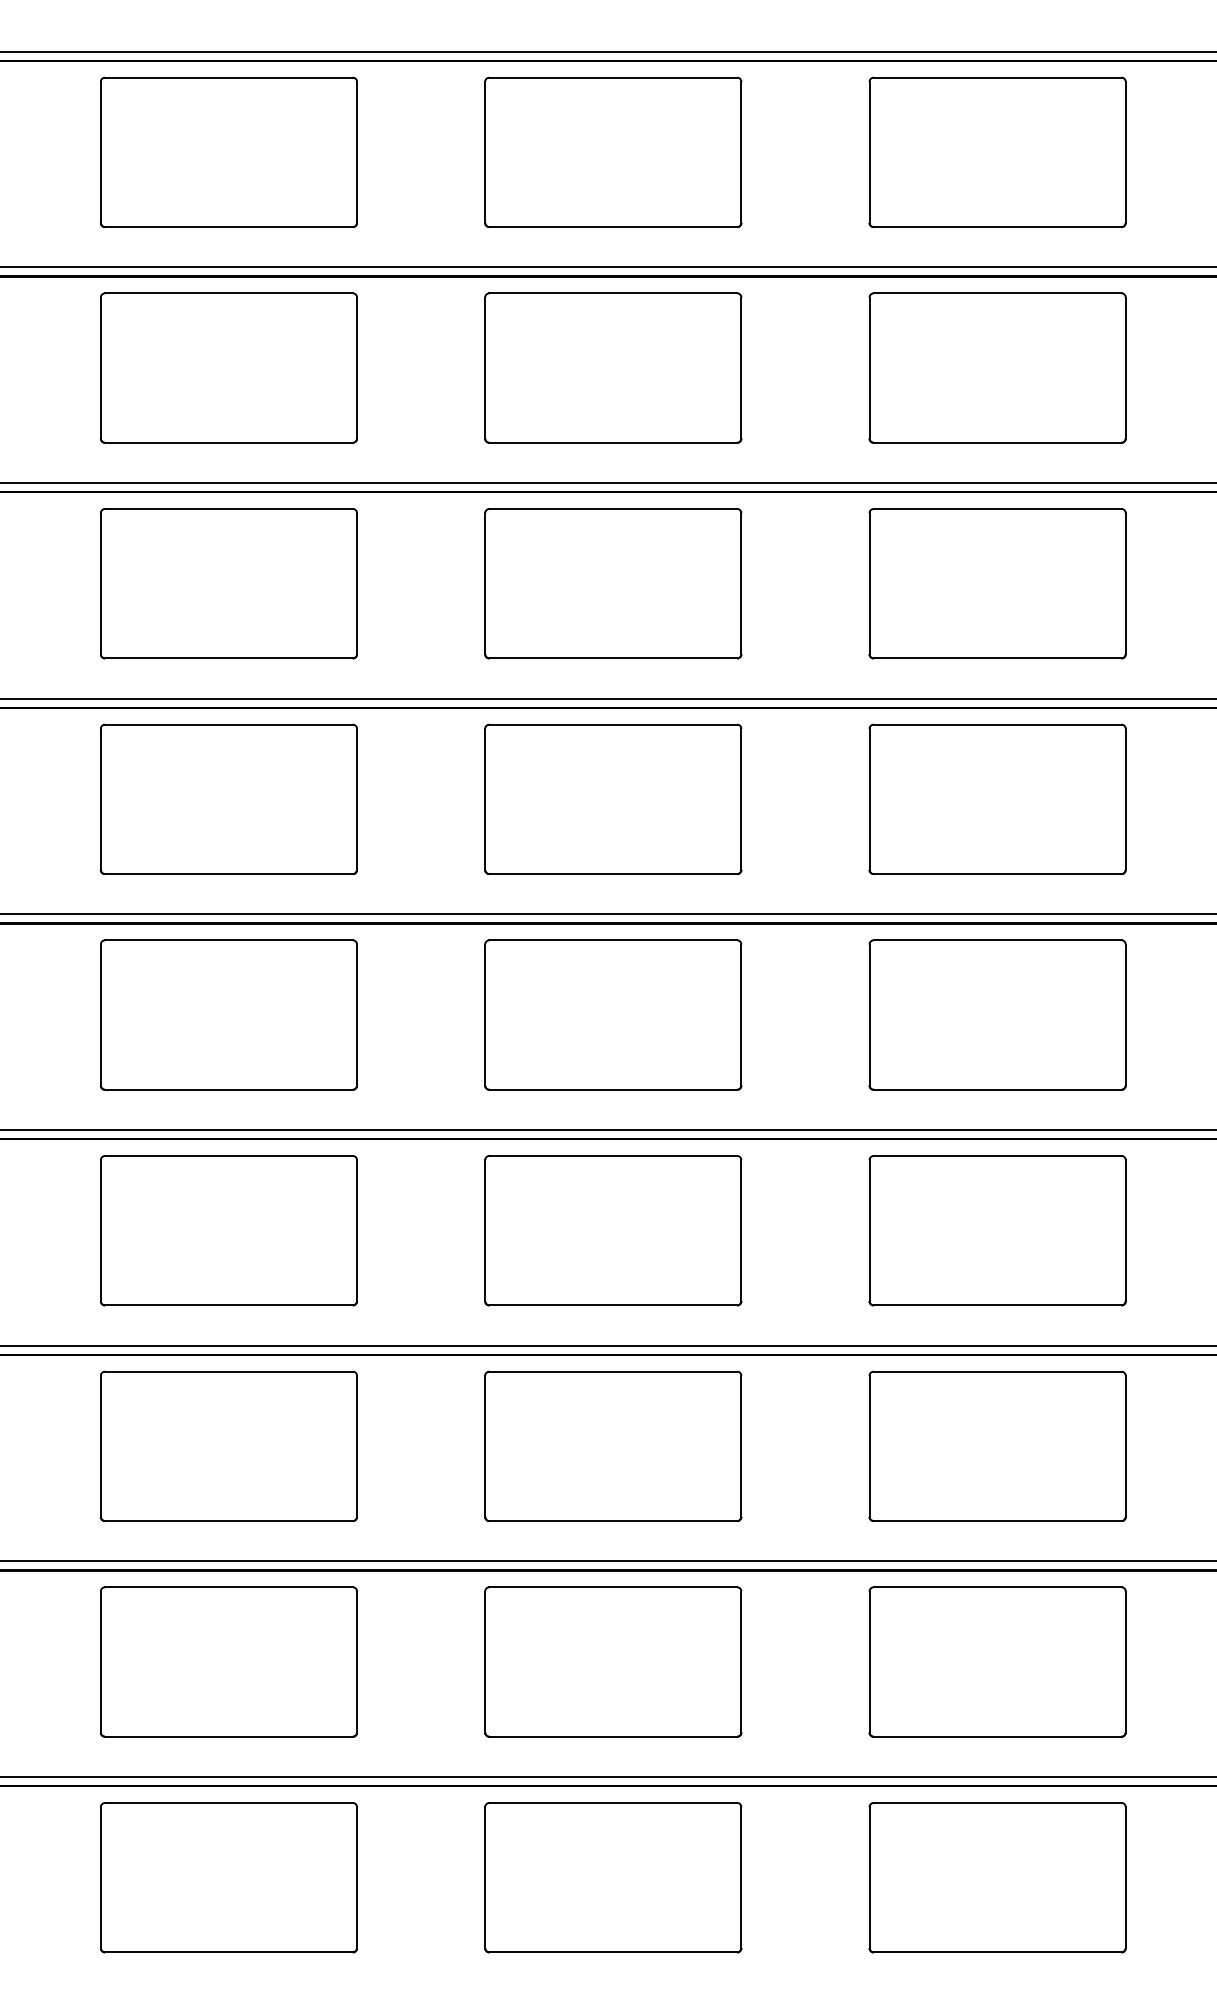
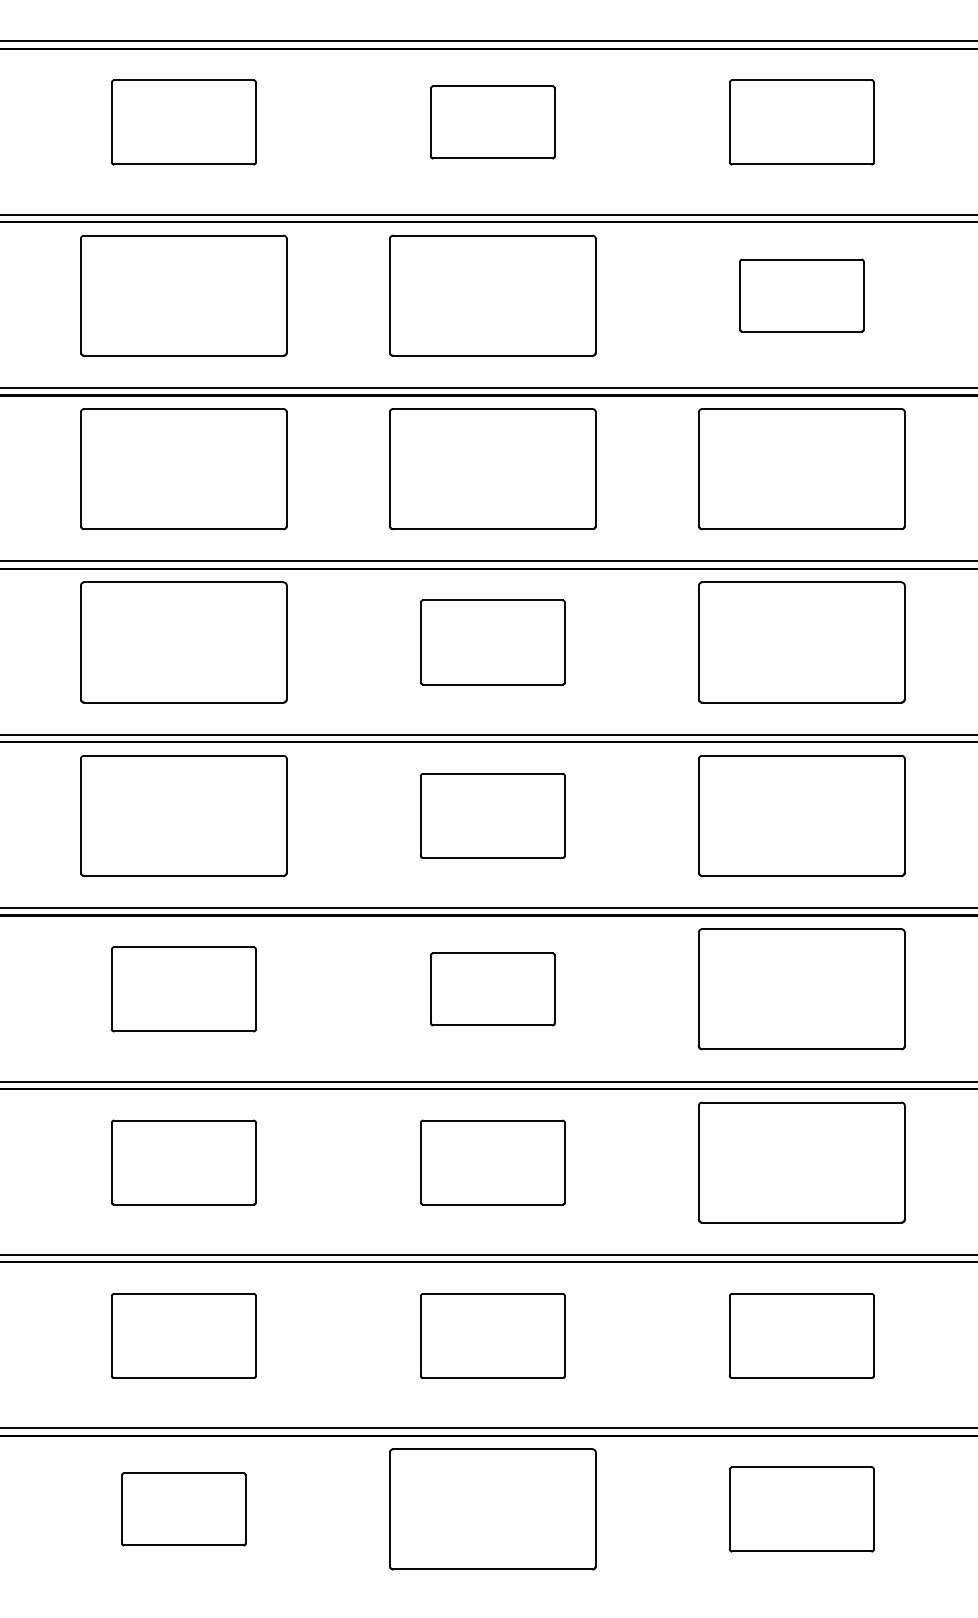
part: (228, 152) -> (183, 122), size x0.7
part: (612, 152) -> (492, 122), size x0.6
part: (997, 152) -> (801, 122), size x0.7
part: (997, 367) -> (801, 295), size x0.6
part: (612, 799) -> (492, 642), size x0.7
part: (612, 1014) -> (492, 815), size x0.7
part: (228, 1231) -> (183, 989), size x0.7
part: (612, 1231) -> (492, 989), size x0.6
part: (228, 1446) -> (183, 1162), size x0.7
part: (612, 1446) -> (492, 1162), size x0.7
part: (228, 1661) -> (183, 1335), size x0.7
part: (612, 1661) -> (492, 1335), size x0.7
part: (997, 1661) -> (801, 1335), size x0.7
part: (228, 1877) -> (183, 1509), size x0.6
part: (997, 1877) -> (801, 1509), size x0.7

